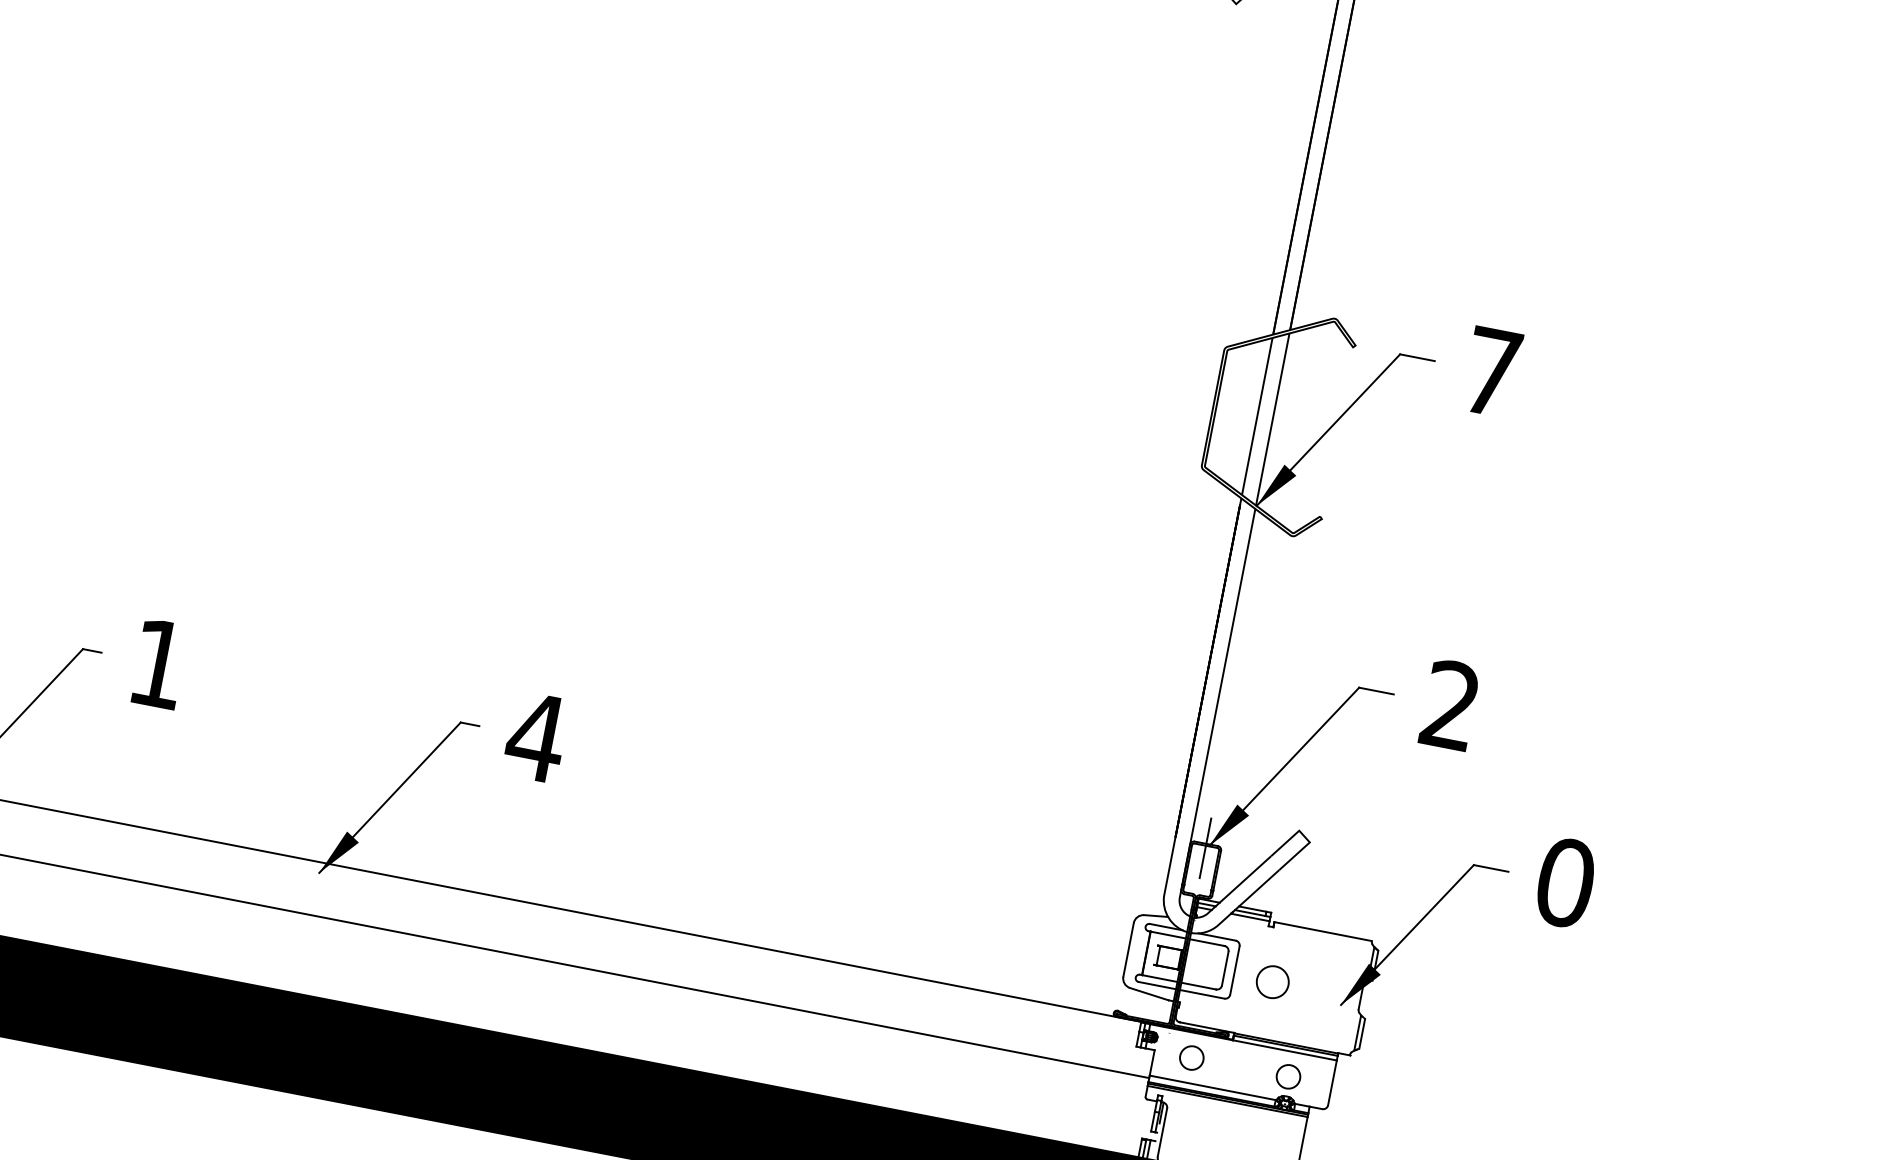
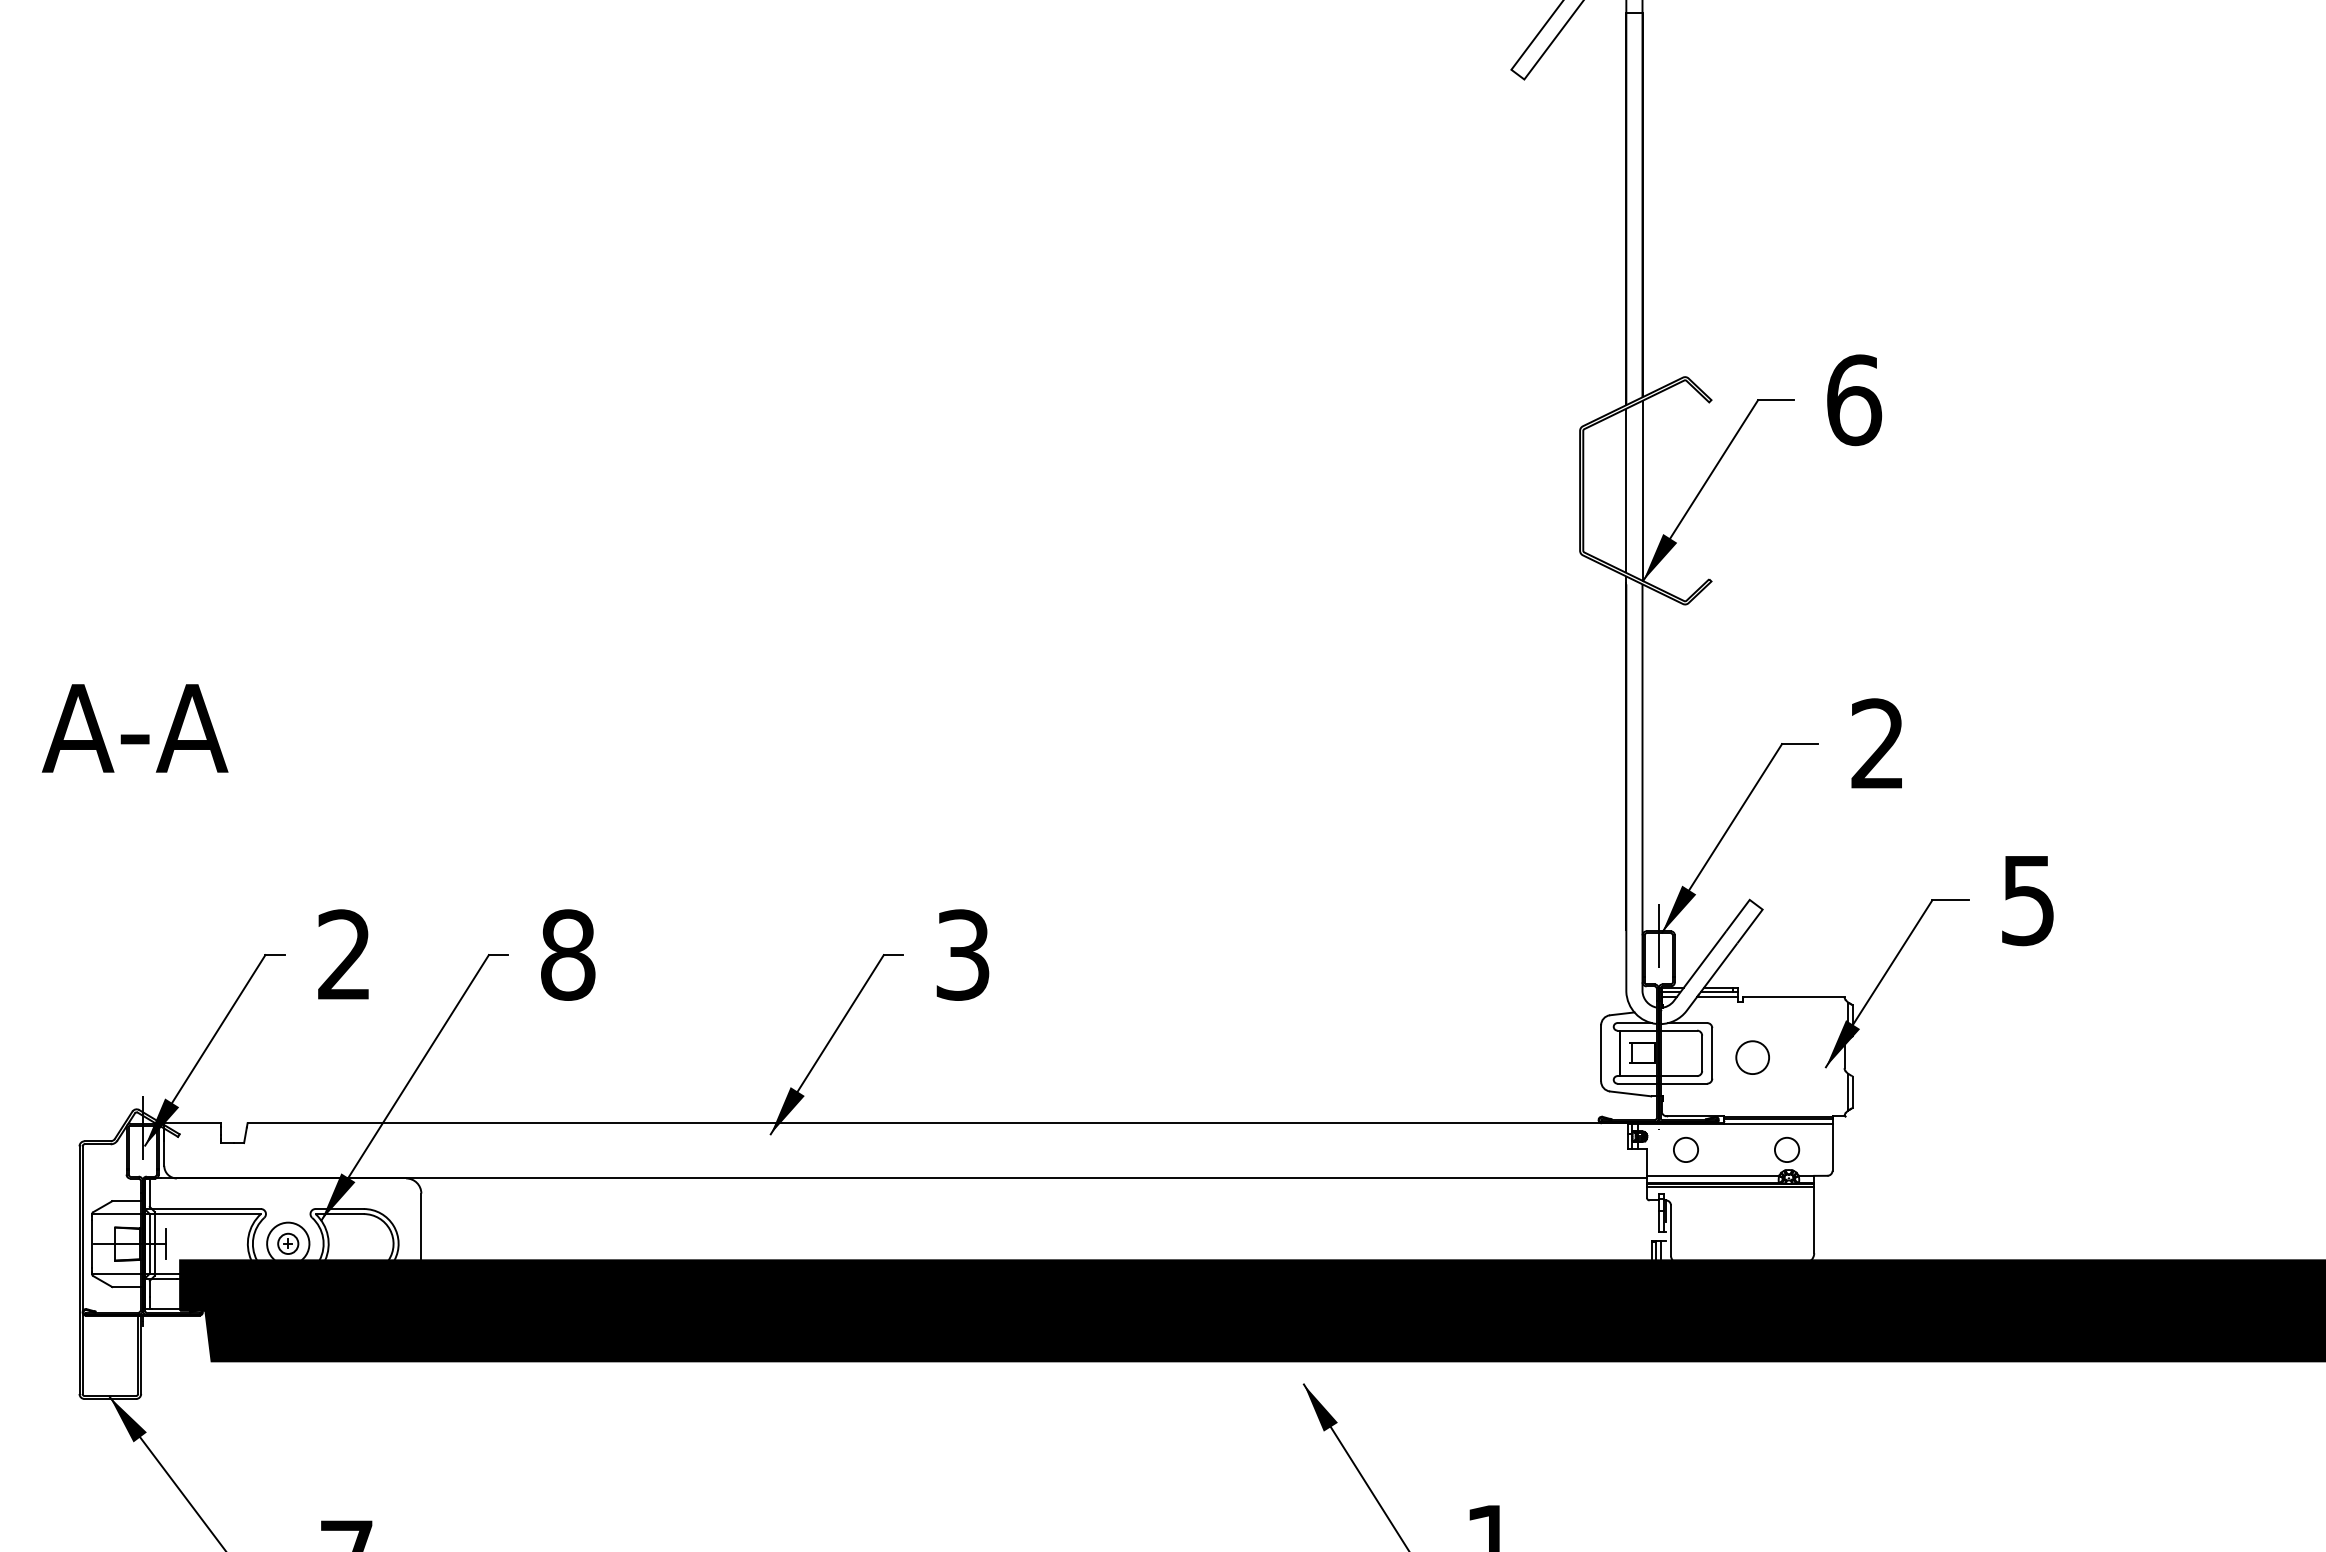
text: (1492, 372) -> (1854, 400), 7 -> 6
text: (159, 663) -> (568, 954), 1 -> 8
text: (536, 736) -> (962, 954), 4 -> 3
text: (1565, 883) -> (2028, 900), 0 -> 5

